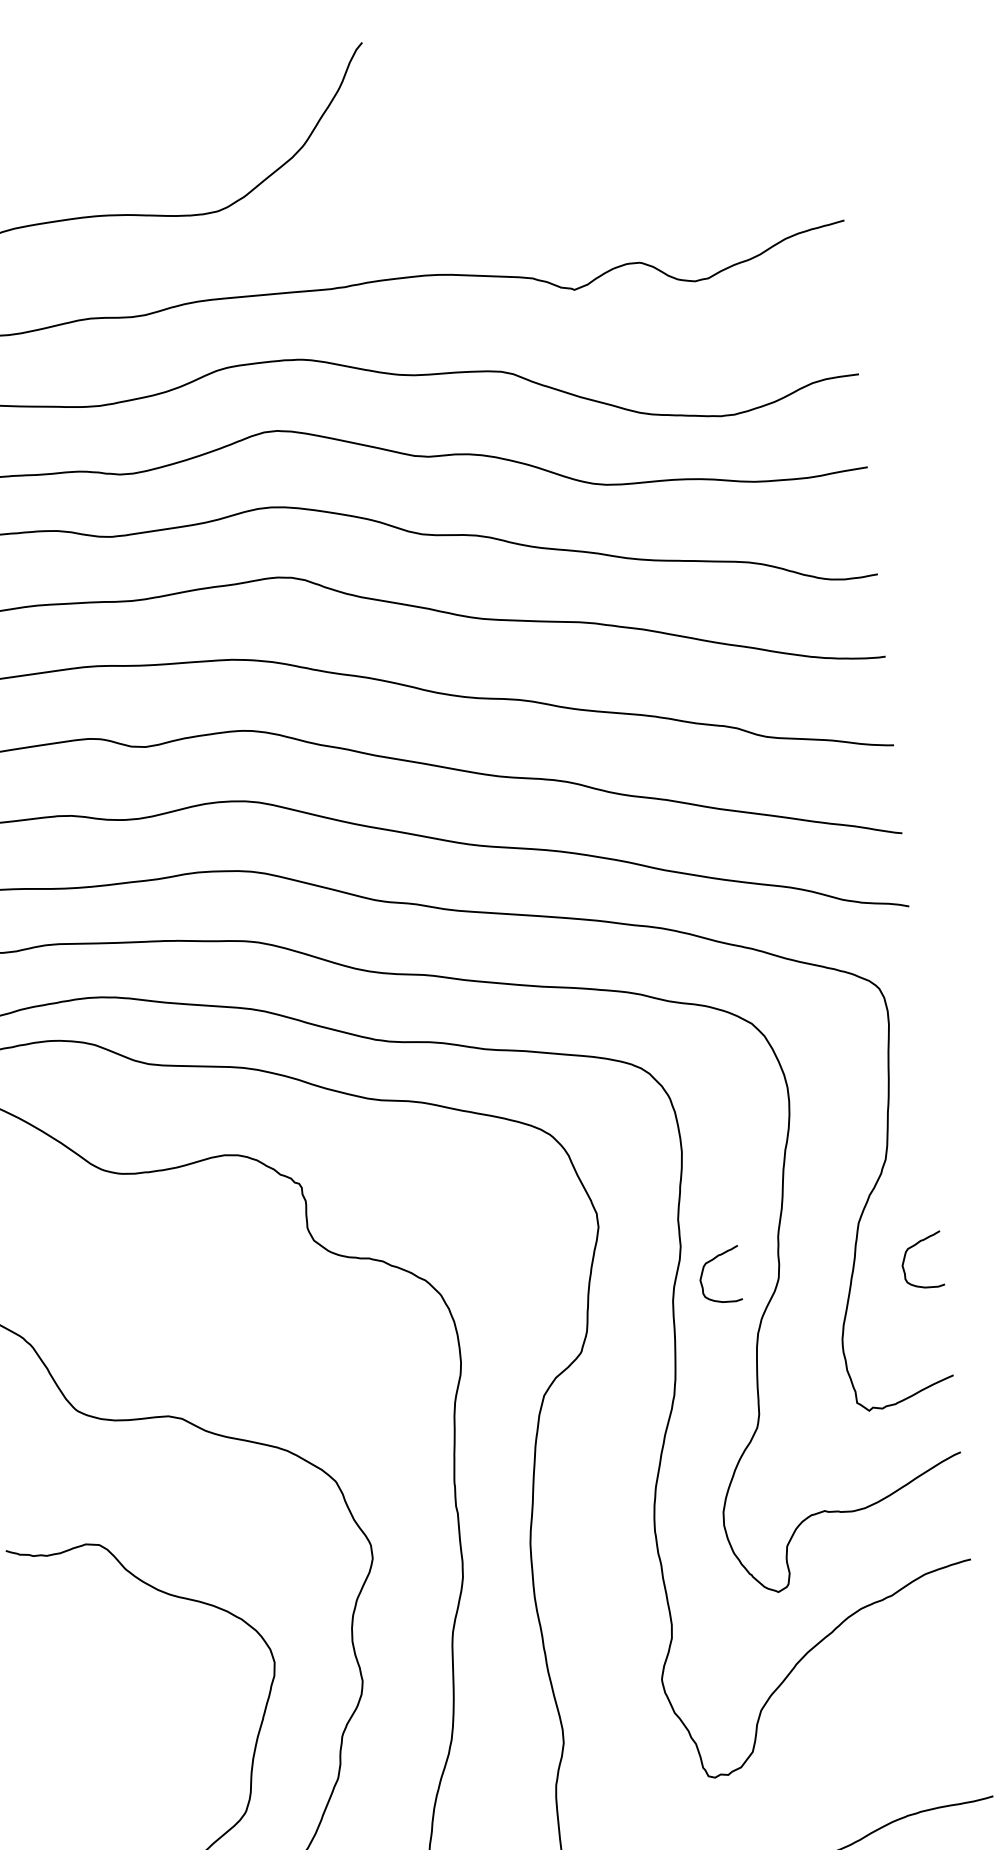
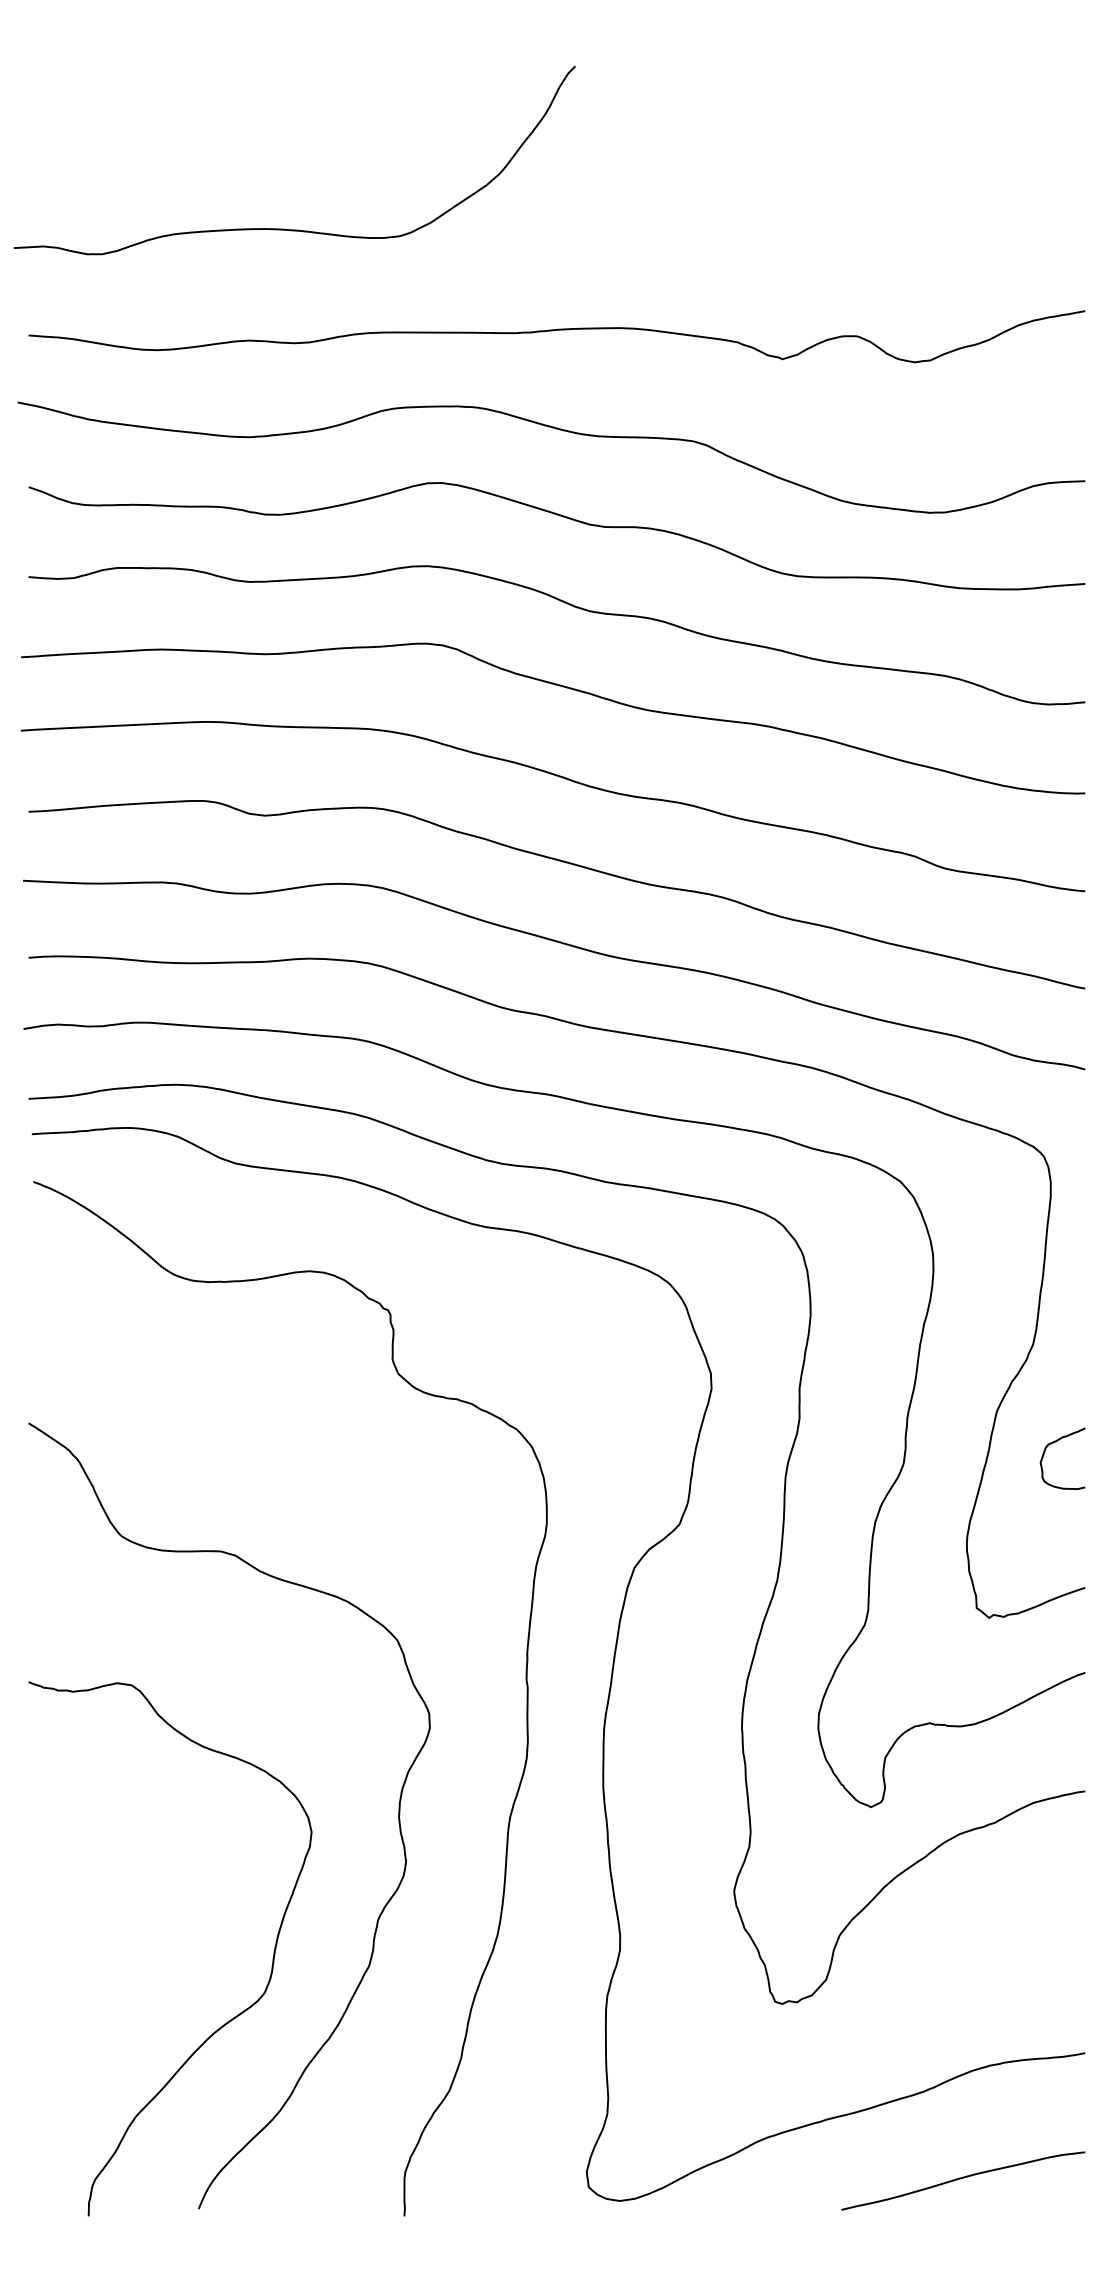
curve: (712, 1260) -> (832, 1437), removed

